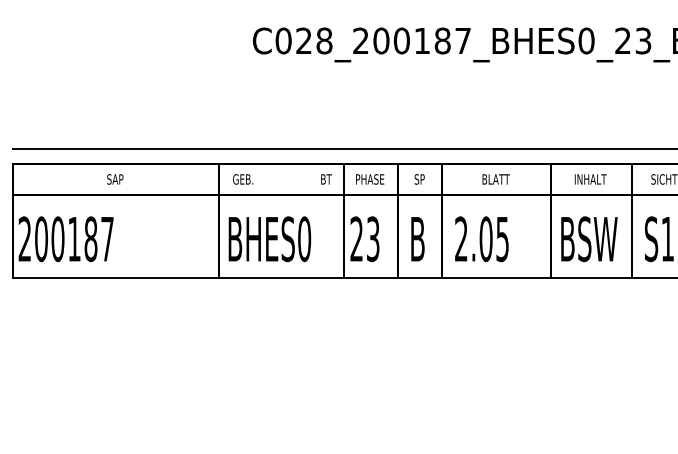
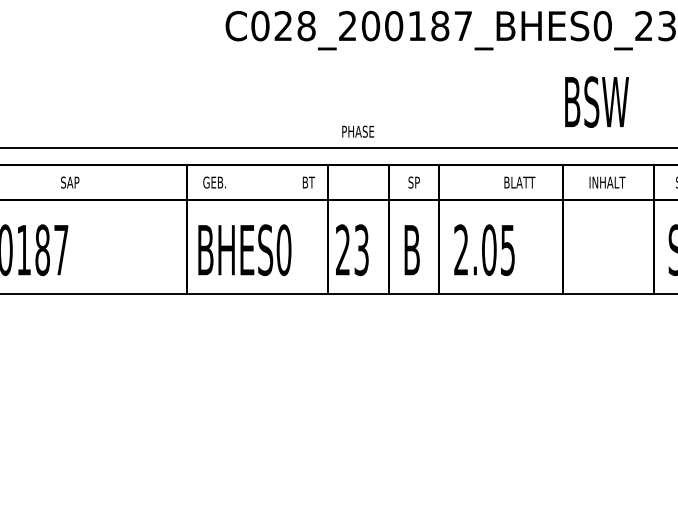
text: (370, 179) -> (358, 131), moved
text: (495, 179) -> (519, 182), moved
text: (589, 239) -> (597, 102), moved

